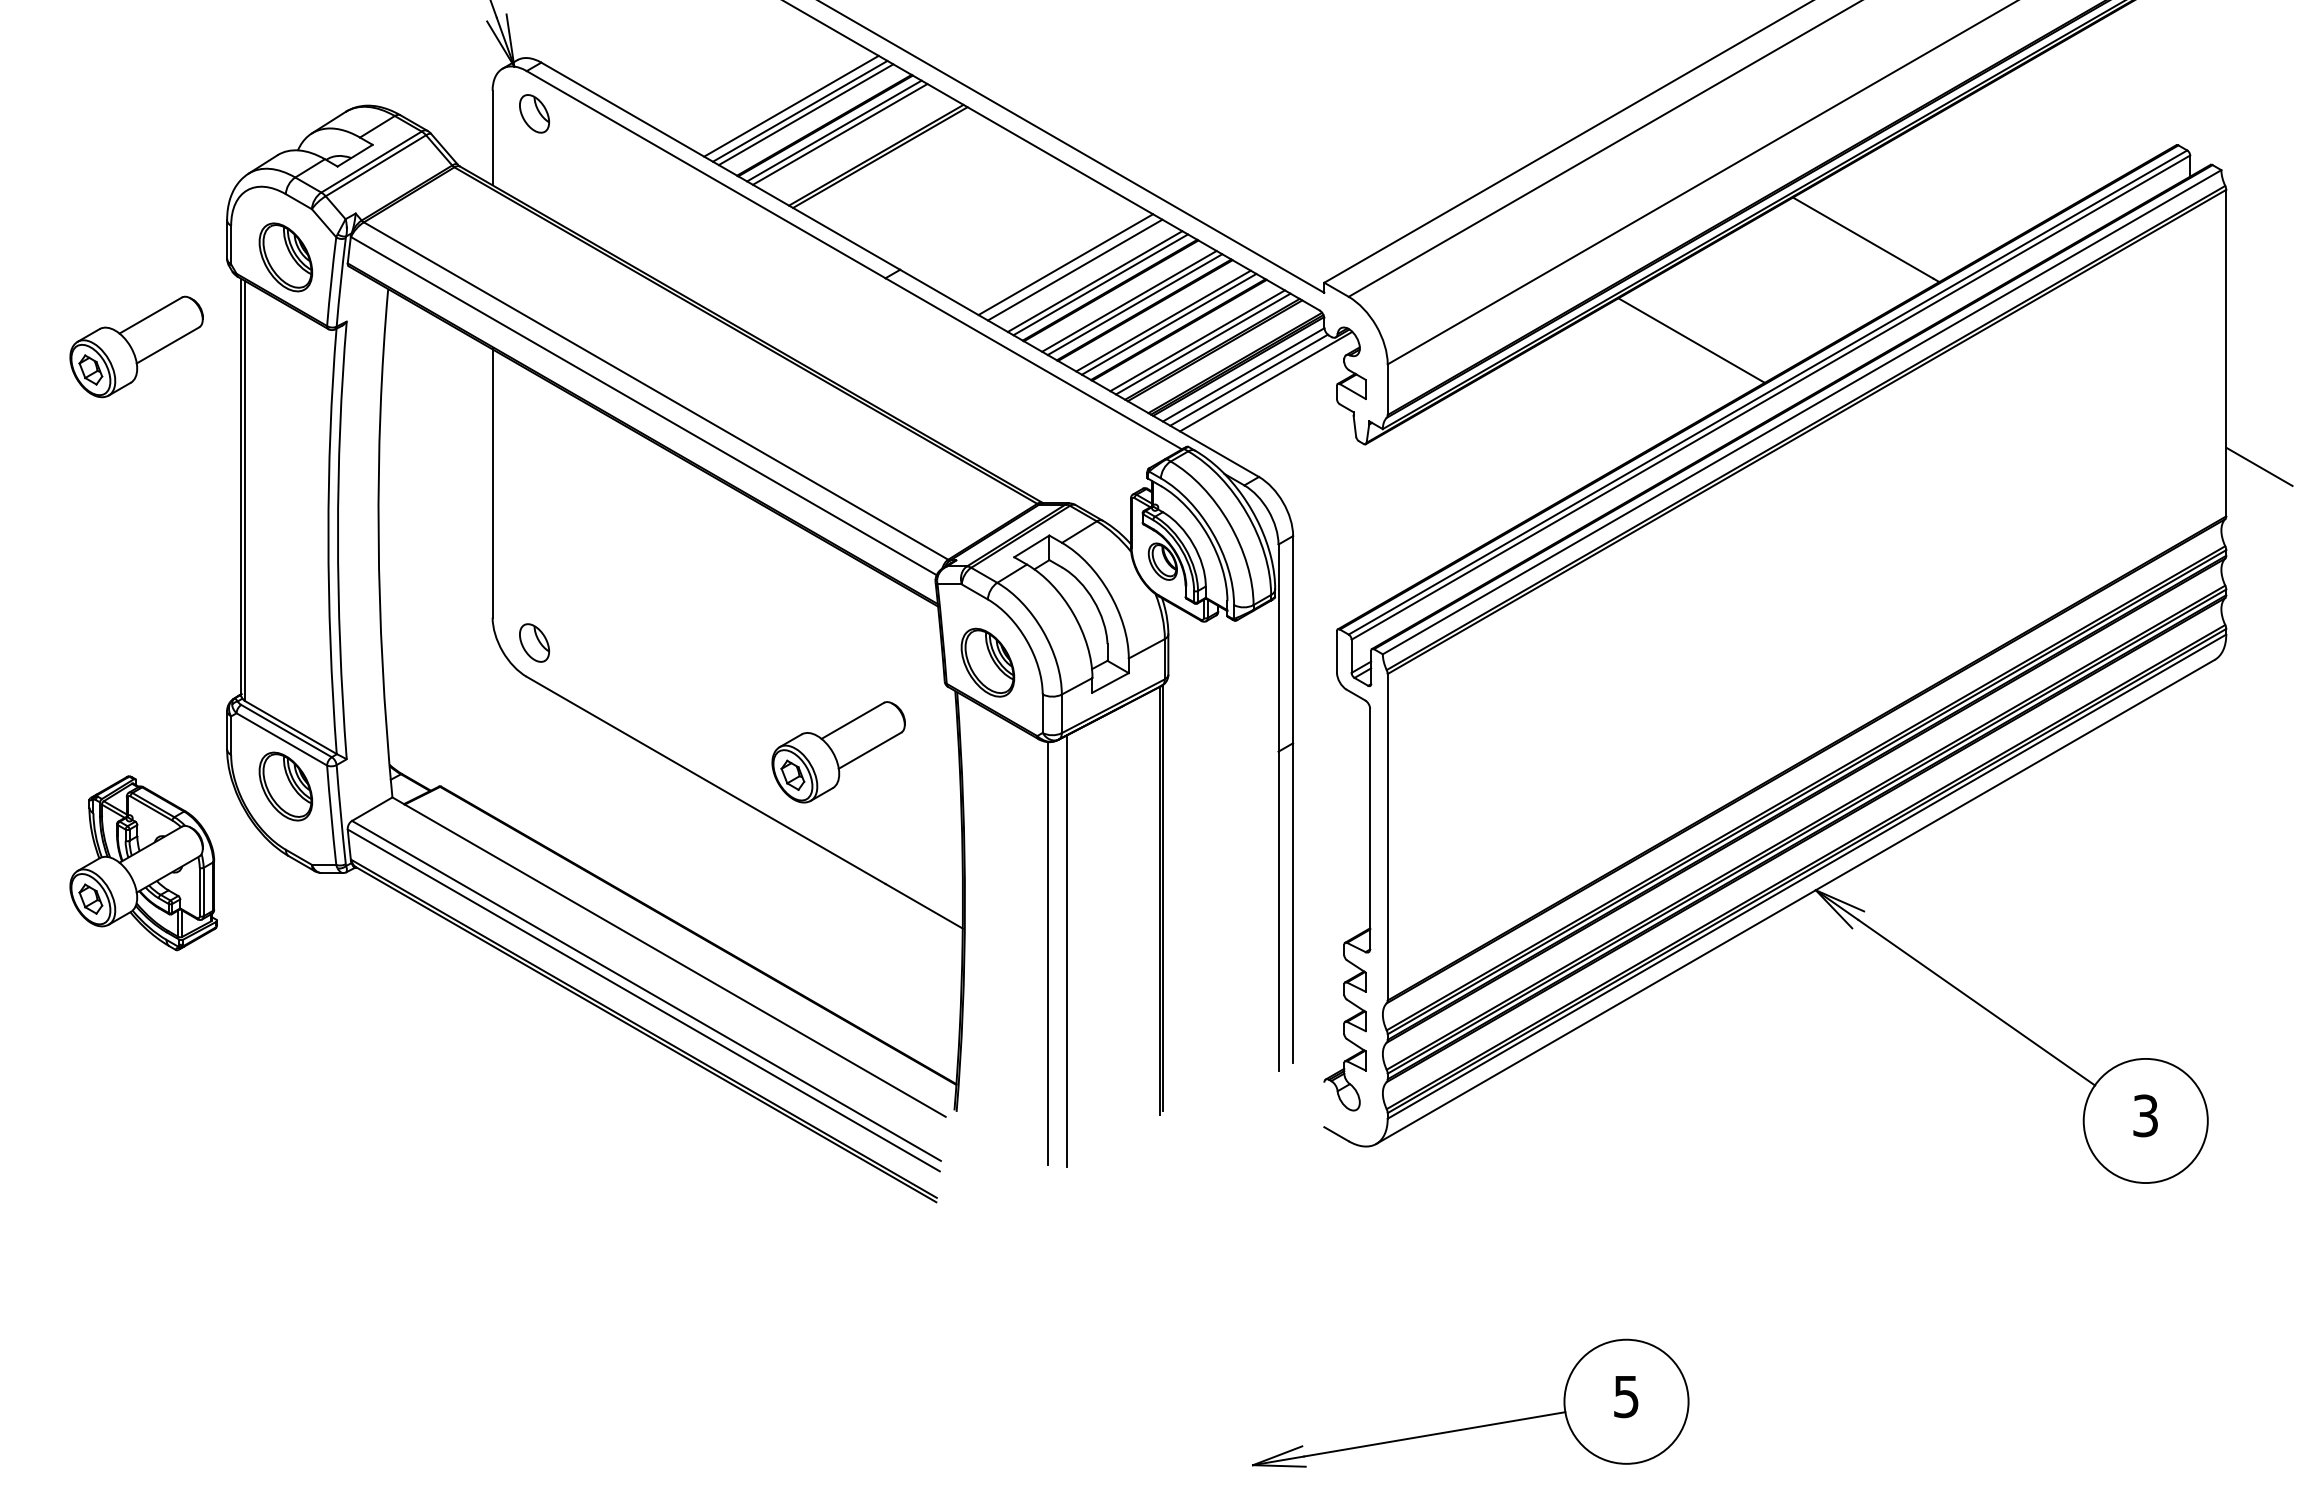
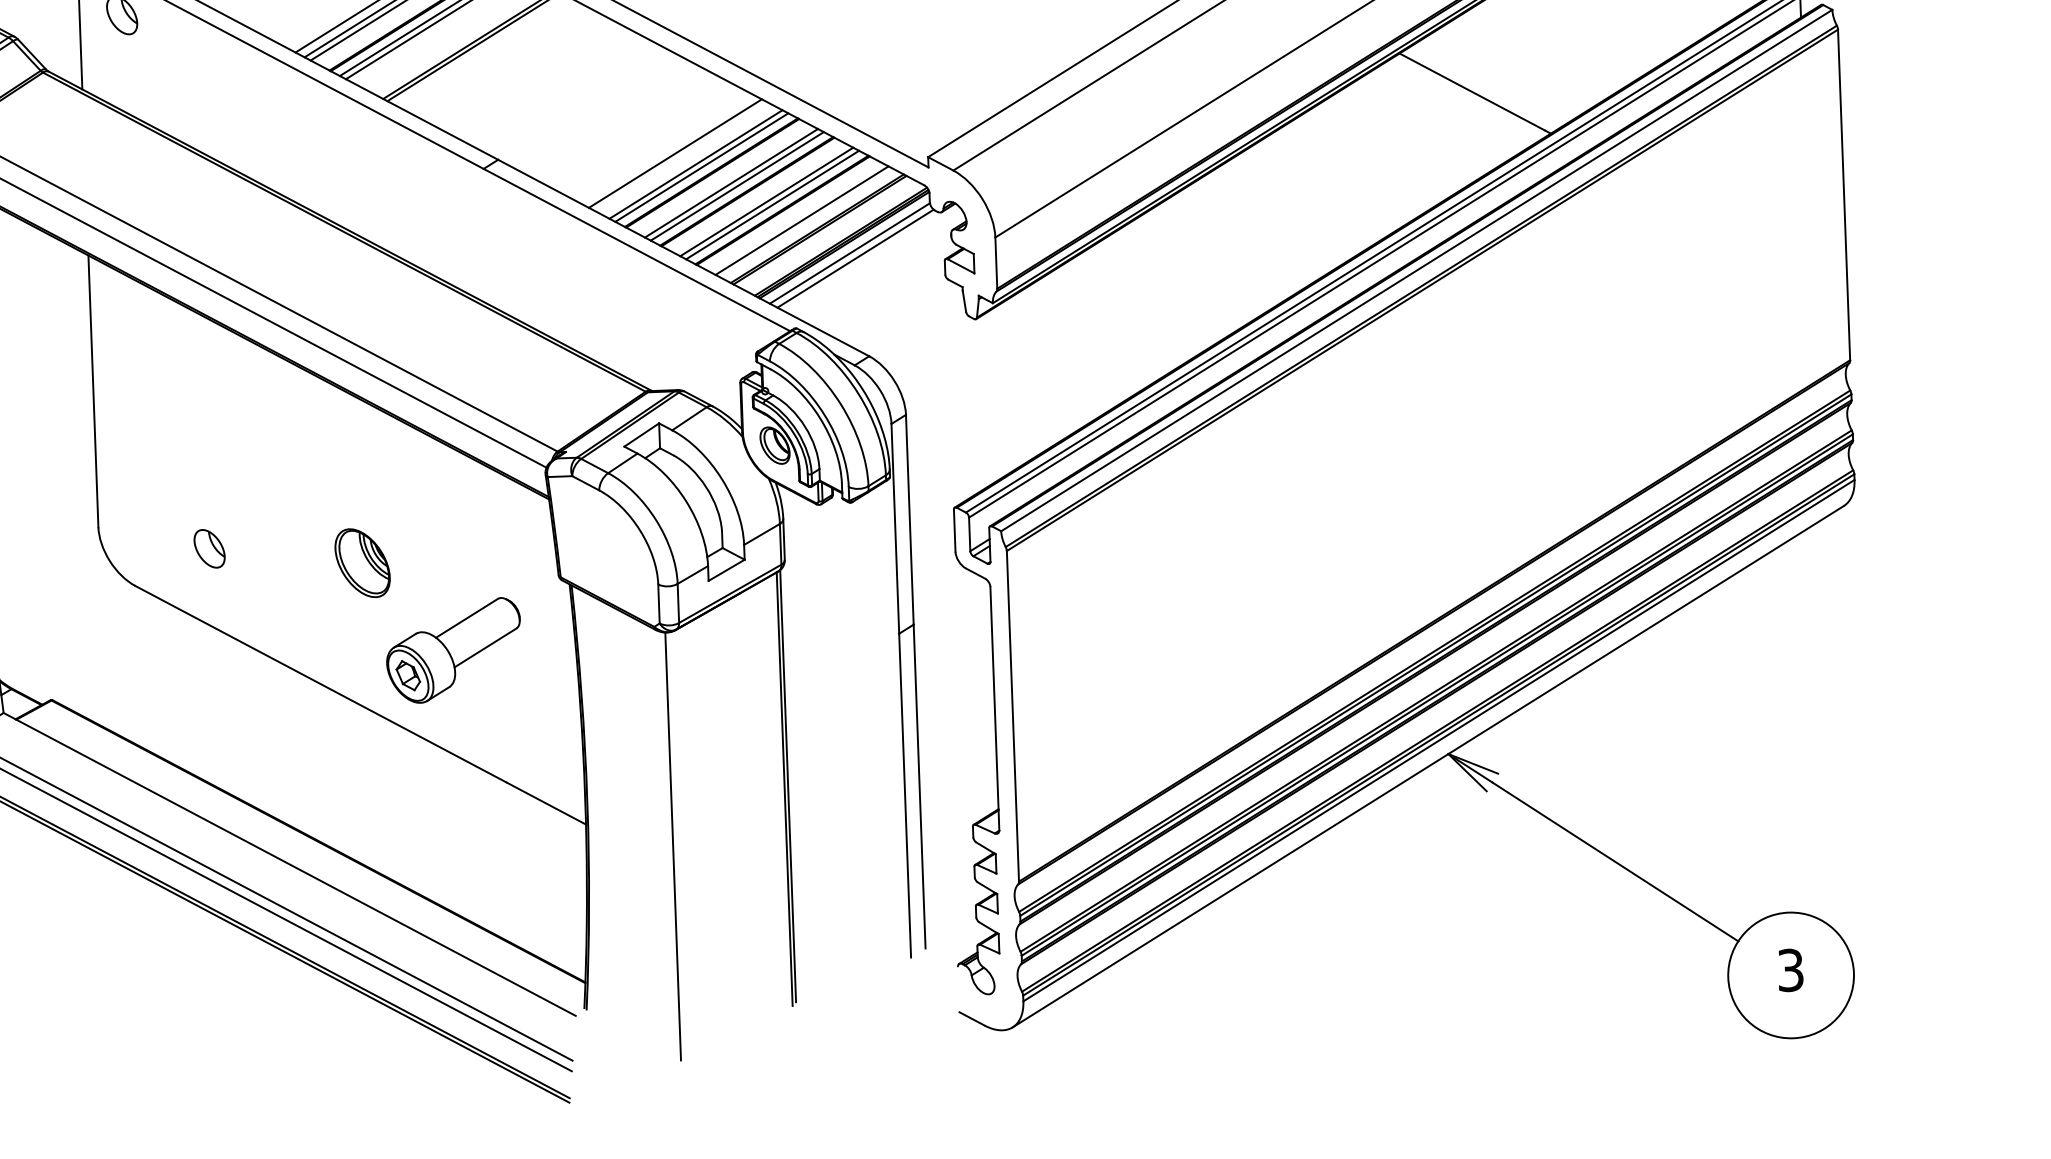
line: (1065, 264) -> (665, 148), removed
line: (1691, 340) -> (1302, 202), removed
line: (1203, 343) -> (808, 223), removed
line: (1266, 381) -> (873, 259), removed
line: (2259, 466) -> (1881, 308), removed
part: (534, 642) -> (209, 548), moved
part: (987, 662) -> (362, 562), moved
line: (1067, 950) -> (692, 842), removed

